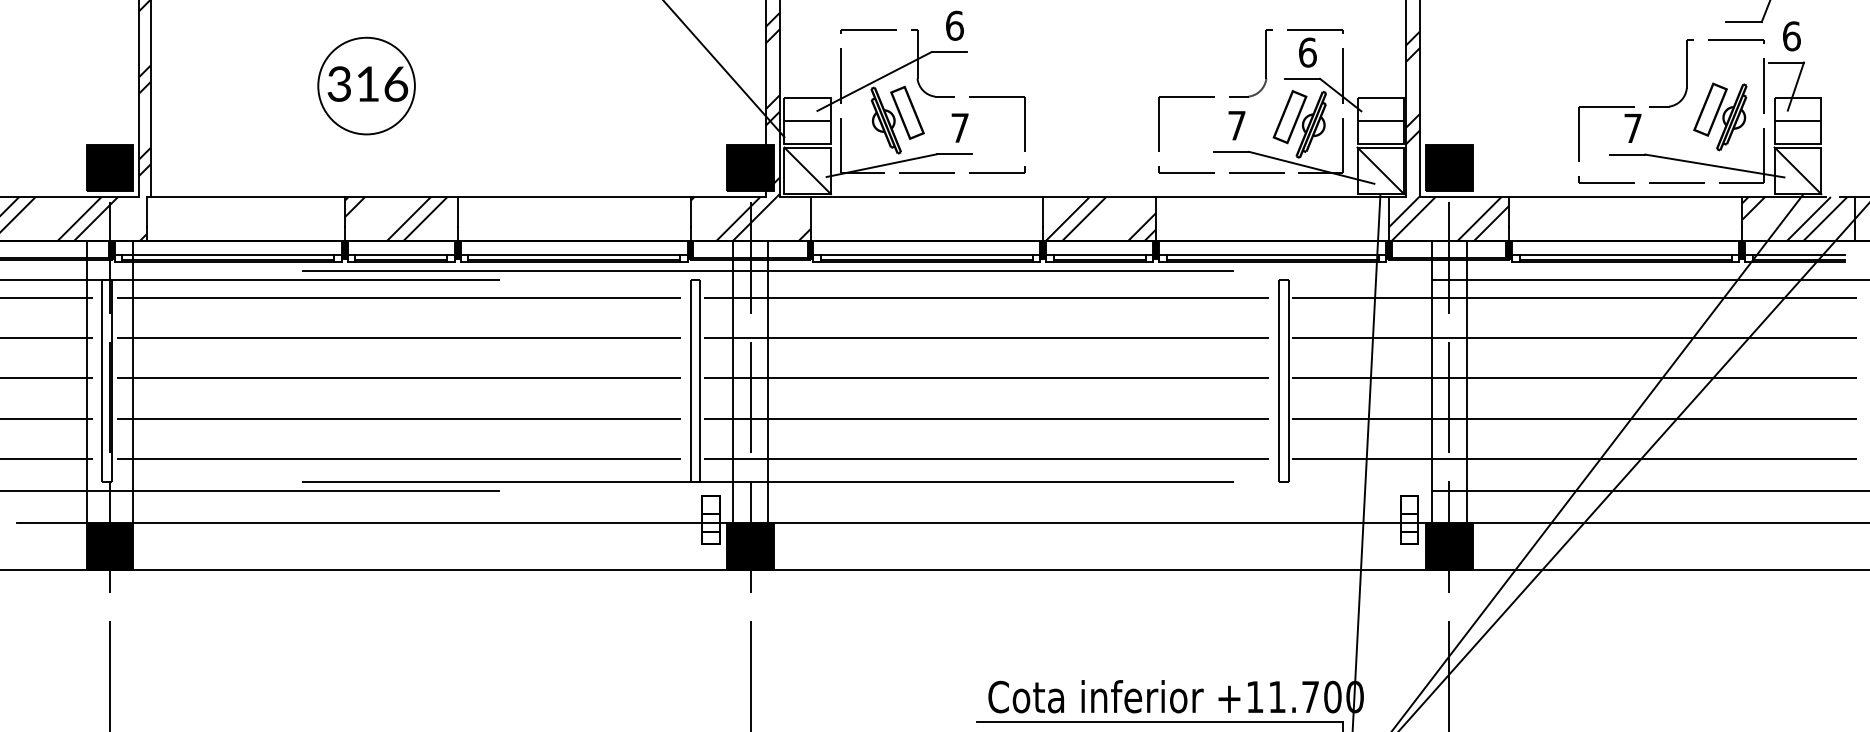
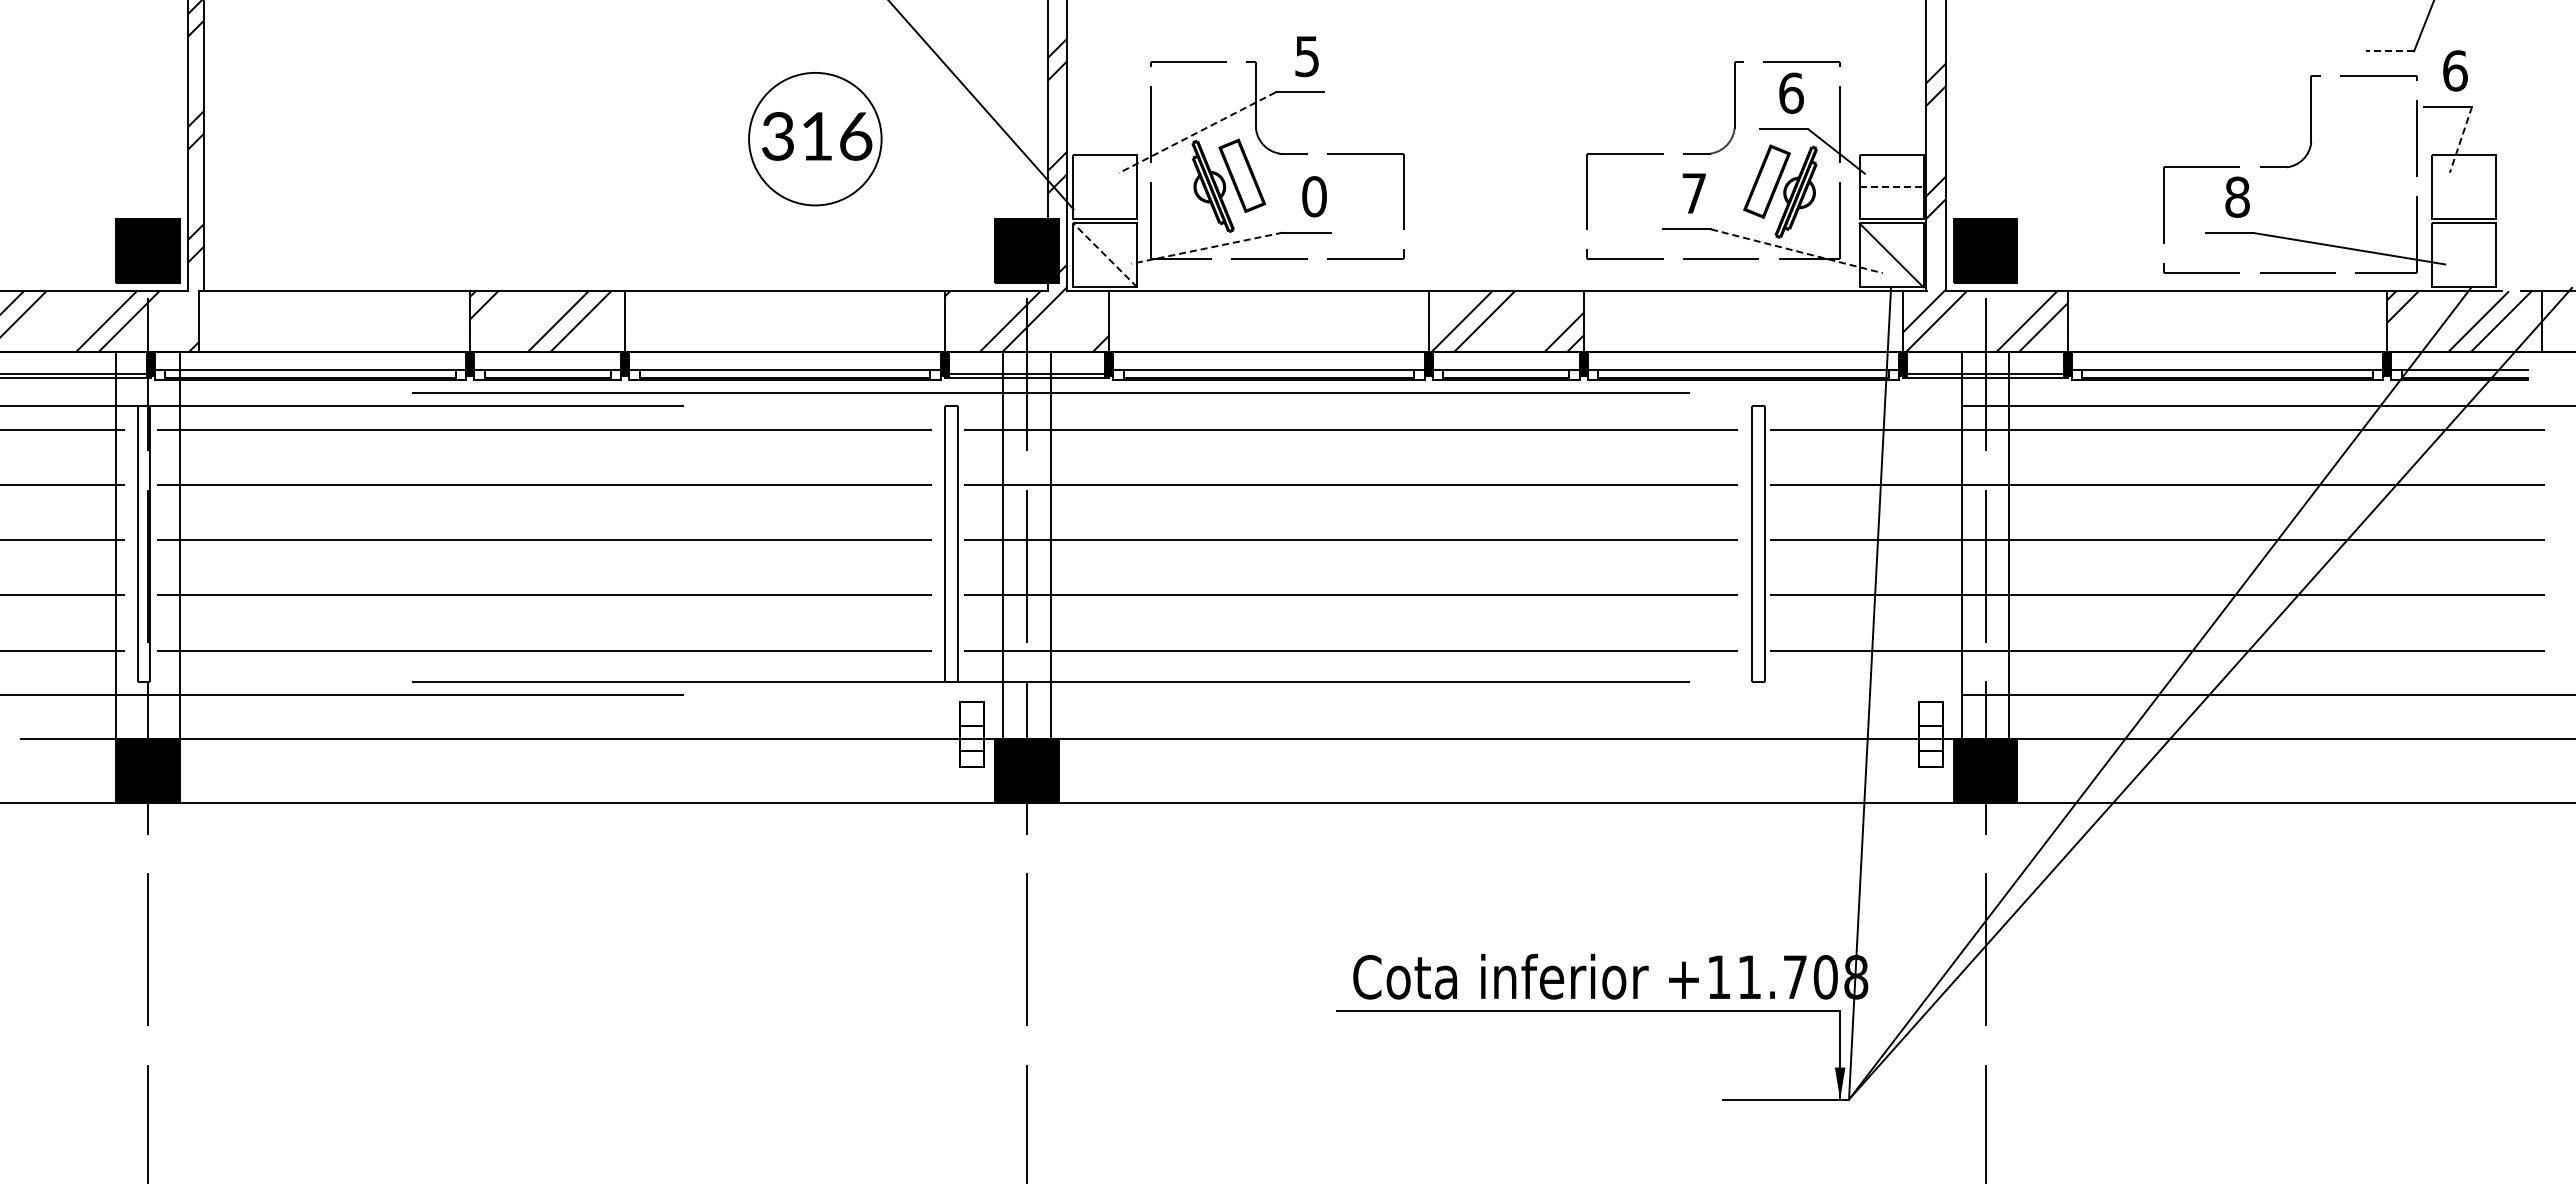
line: (1743, 22) -> (2389, 51), solid -> dashed
text: (955, 25) -> (1307, 56), 6 -> 5
line: (874, 81) -> (1196, 133), solid -> dashed
part: (366, 86) -> (815, 139), moved
line: (1795, 86) -> (2460, 139), solid -> dashed
part: (1720, 116) -> (2357, 181), removed
line: (807, 121) -> (1105, 187), removed
line: (1380, 121) -> (1891, 187), solid -> dashed
line: (1797, 121) -> (2463, 187), removed
text: (960, 127) -> (1314, 196), 7 -> 0
text: (1633, 127) -> (2237, 196), 7 -> 8
line: (881, 165) -> (1206, 248), solid -> dashed
line: (1311, 168) -> (1796, 251), solid -> dashed
line: (807, 170) -> (1105, 255), solid -> dashed
line: (1797, 170) -> (2463, 255), removed
text: (1355, 697) -> (1856, 977), +11.700 -> +11.708

